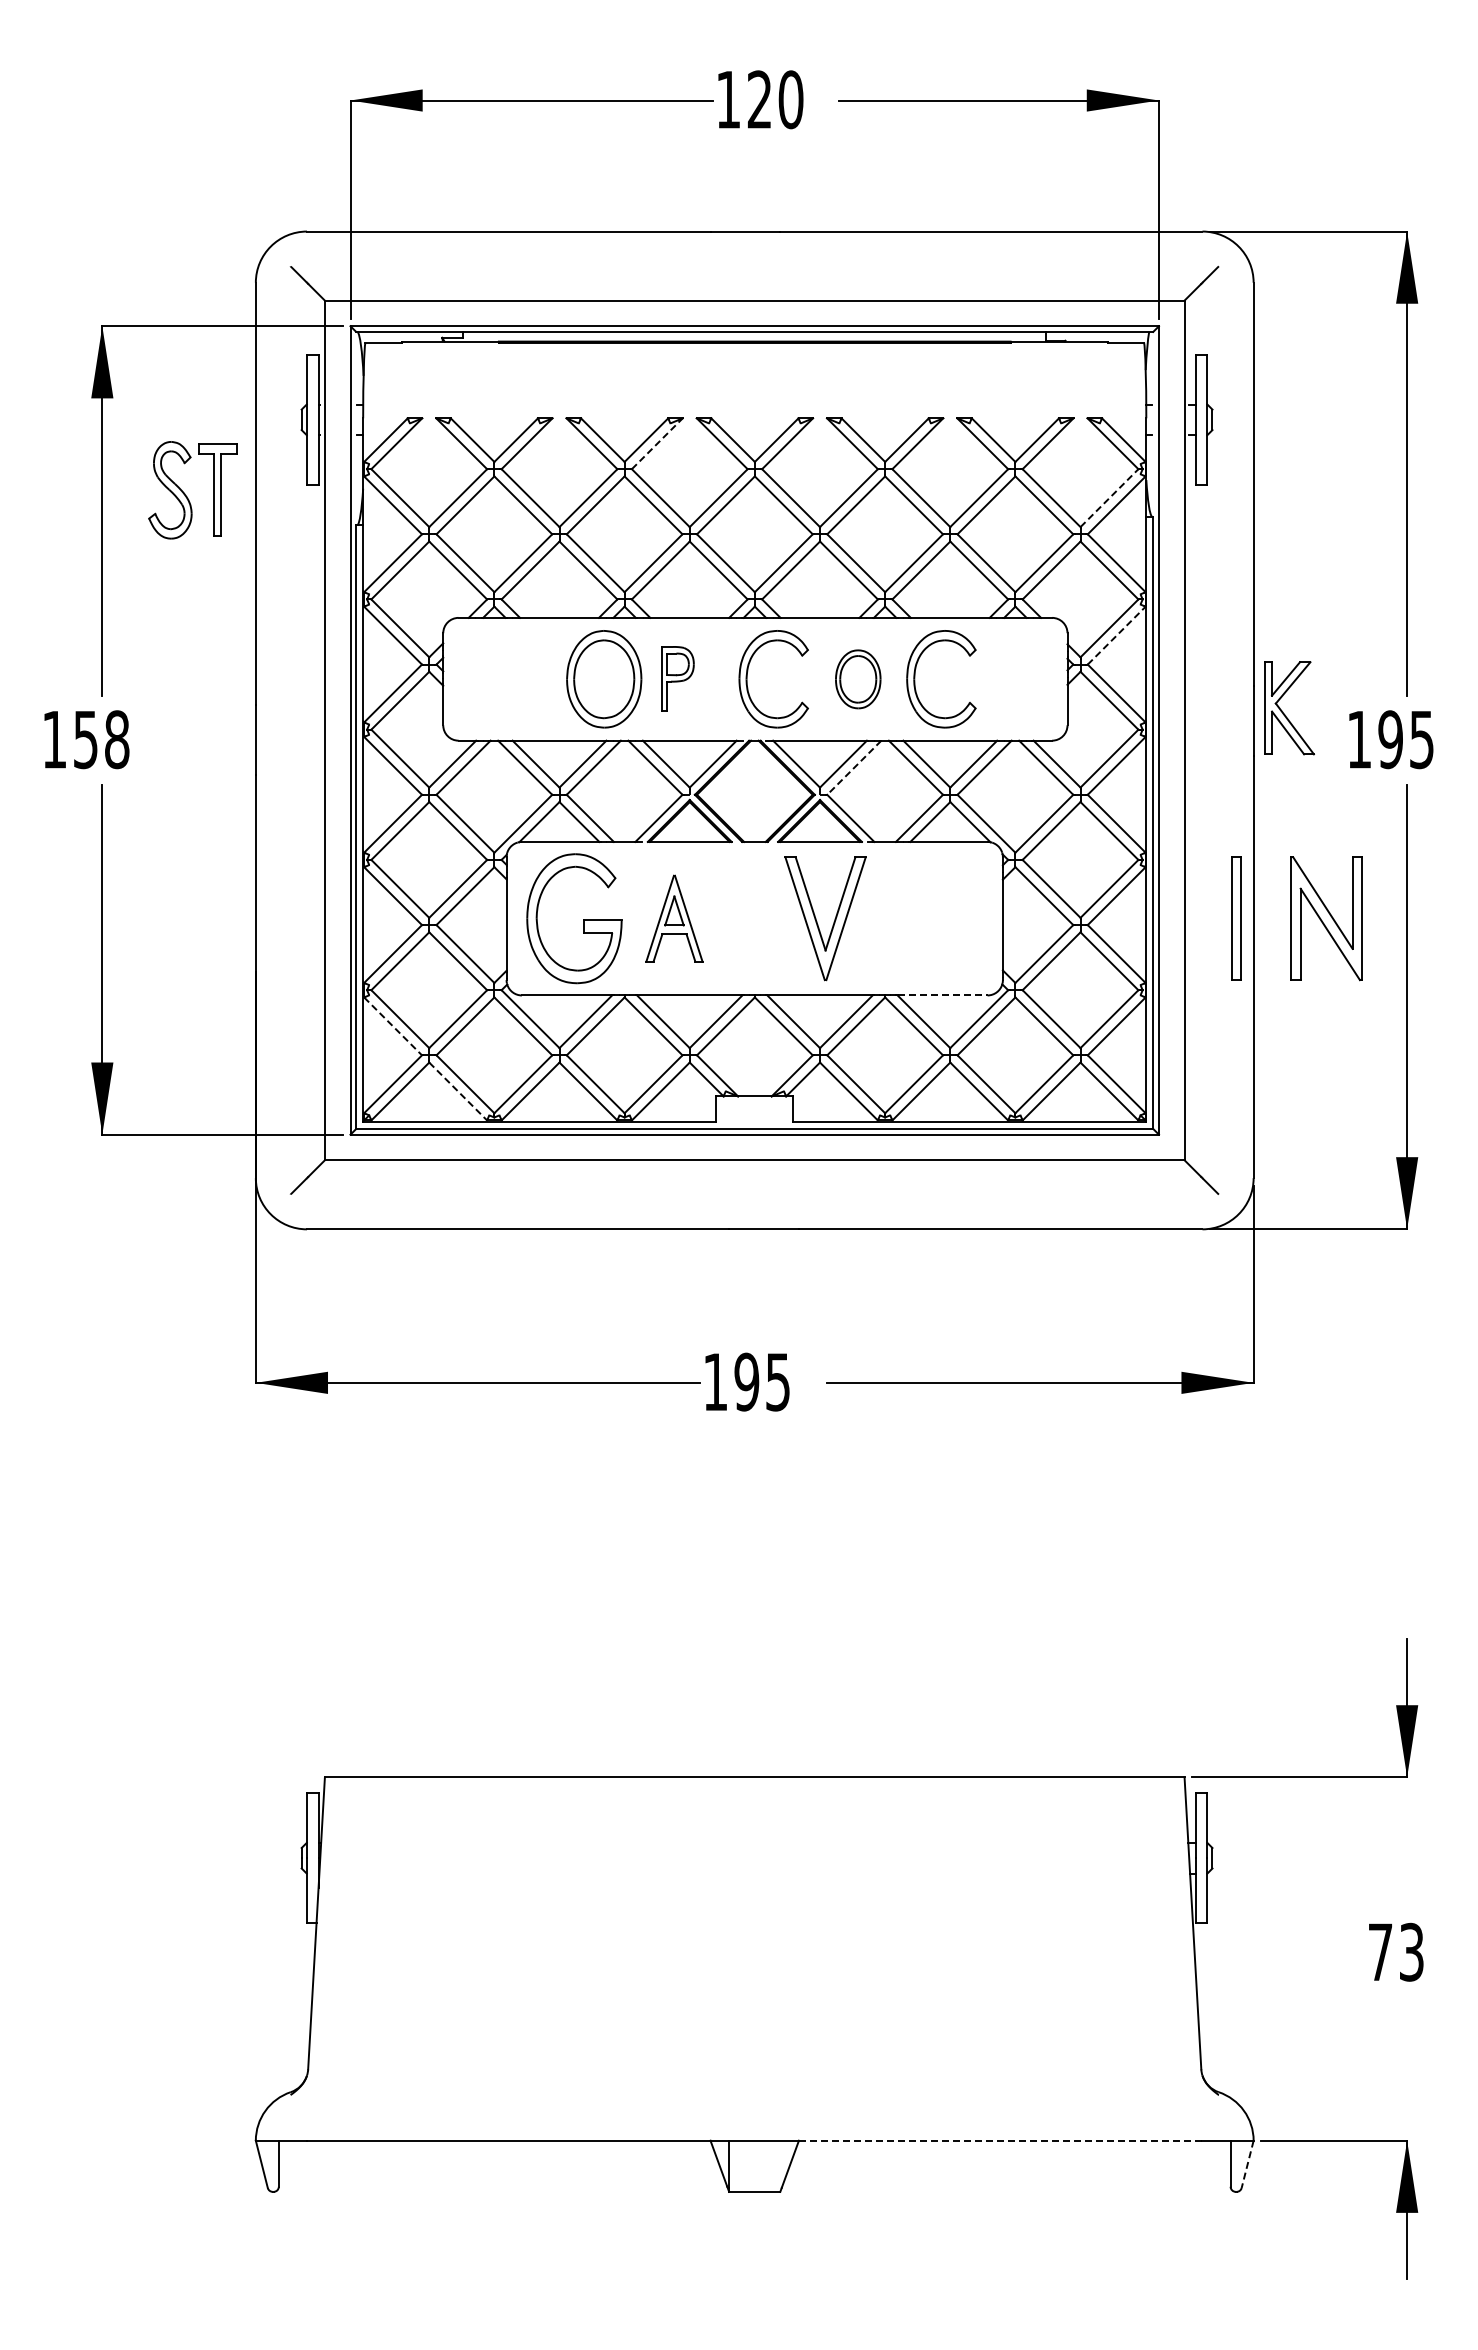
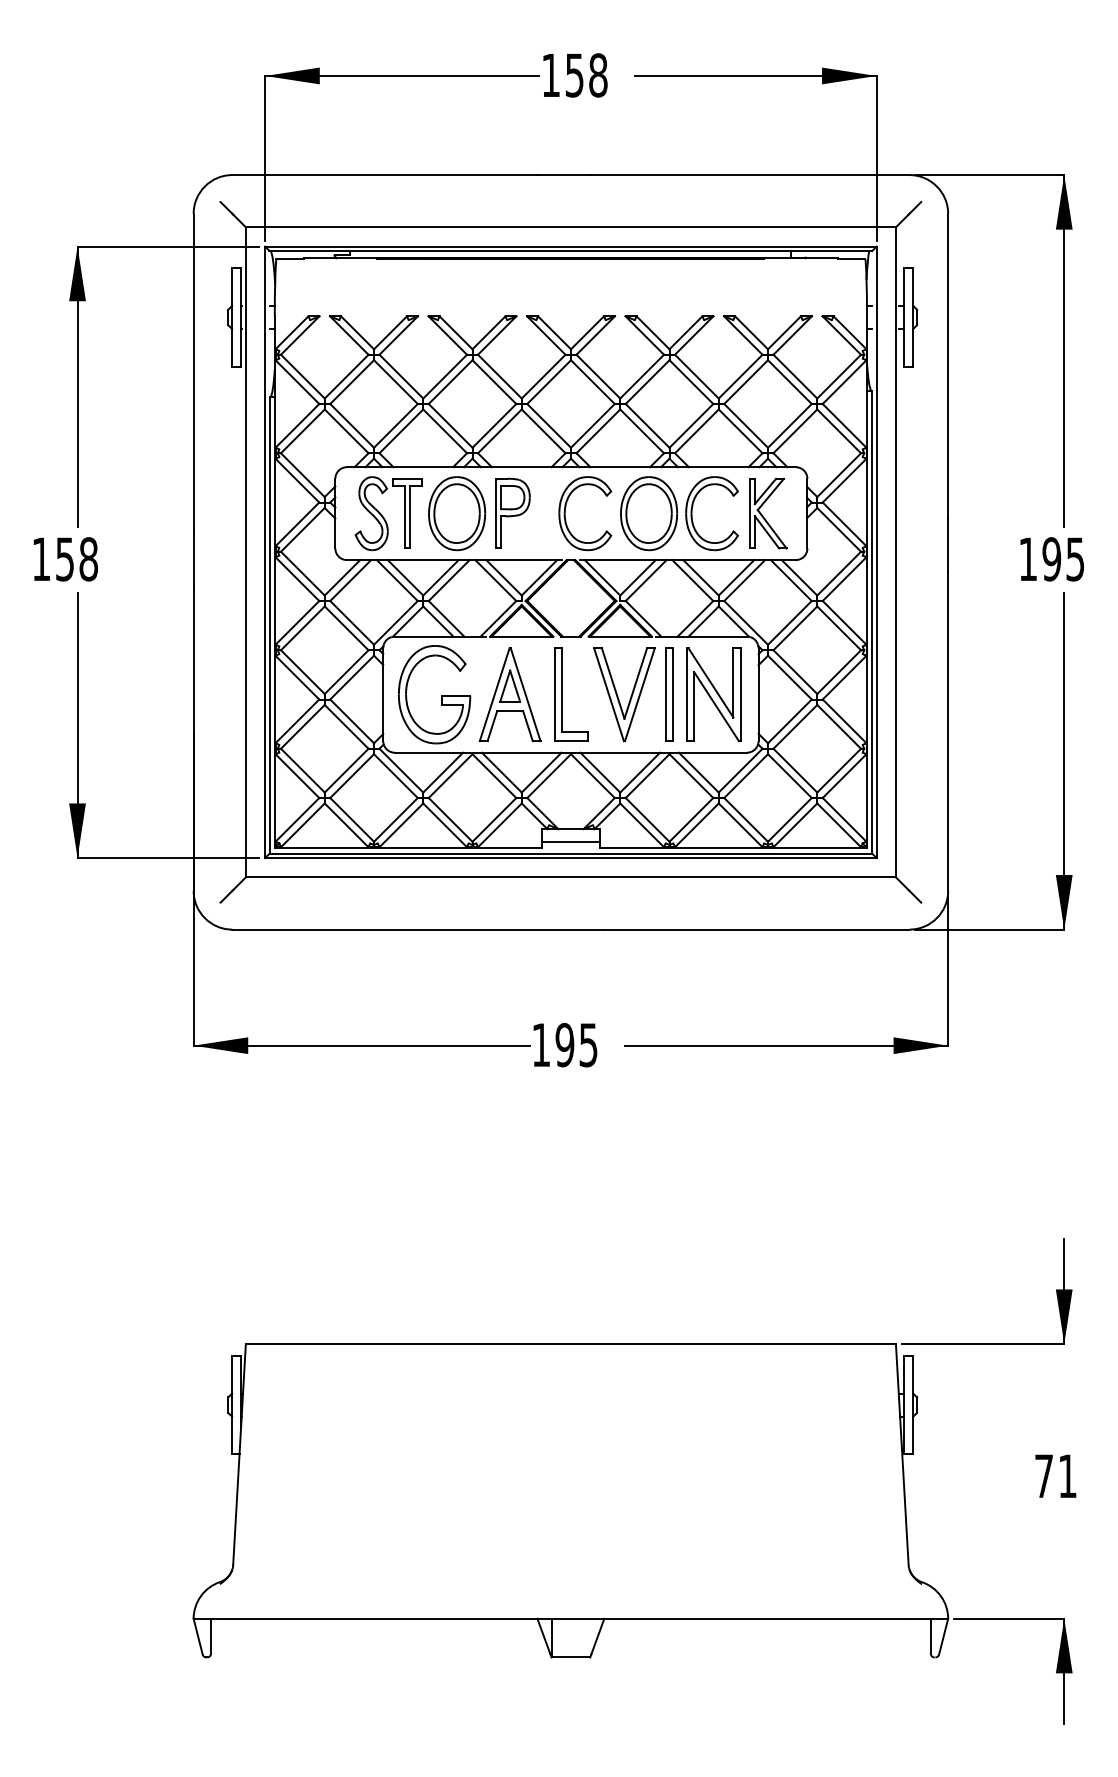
text: (775, 99) -> (586, 75), 120 -> 158
line: (657, 443) -> (497, 335), dashed -> solid
part: (185, 493) -> (383, 516), moved
line: (1109, 498) -> (839, 376), dashed -> solid
line: (1116, 635) -> (844, 480), dashed -> solid
part: (678, 678) -> (513, 513), size x1.43
part: (858, 679) -> (649, 513), size x1.67
part: (1284, 713) -> (764, 517), moved
line: (853, 768) -> (645, 581), dashed -> solid
part: (674, 918) -> (510, 694), size x1.43
part: (743, 918) -> (562, 694), added
part: (1236, 918) -> (669, 694), moved
part: (1326, 918) -> (713, 694), moved
line: (942, 995) -> (712, 752), dashed -> solid
line: (393, 1026) -> (297, 776), dashed -> solid
line: (458, 1091) -> (346, 825), dashed -> solid
line: (754, 1112) -> (570, 841), added
text: (1411, 1951) -> (1067, 1475), 73 -> 71
line: (1000, 2140) -> (756, 1618), dashed -> solid
line: (1247, 2164) -> (943, 1636), dashed -> solid

